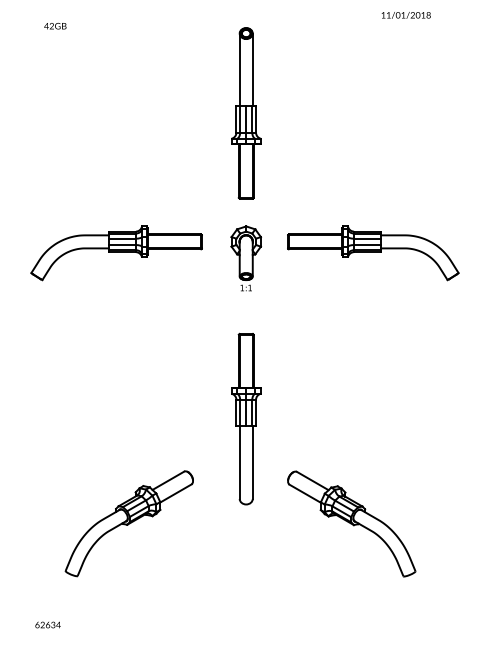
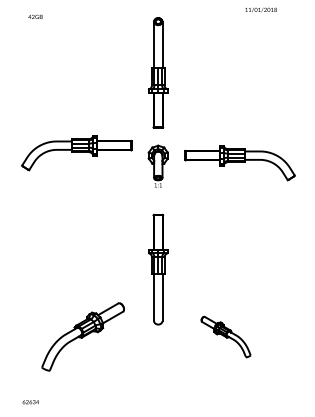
part: (115, 254) -> (76, 153), moved
part: (350, 522) -> (225, 336), size x0.6

